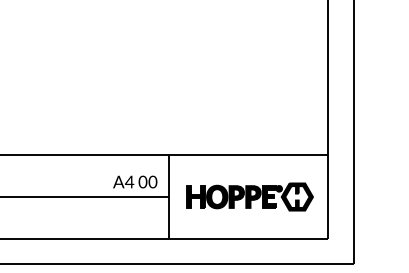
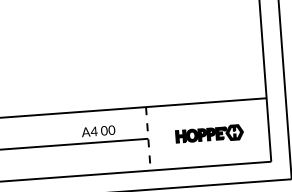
text: (135, 181) -> (98, 130), moved
line: (169, 196) -> (148, 138), solid -> dashed
part: (249, 196) -> (209, 134), size x0.7

